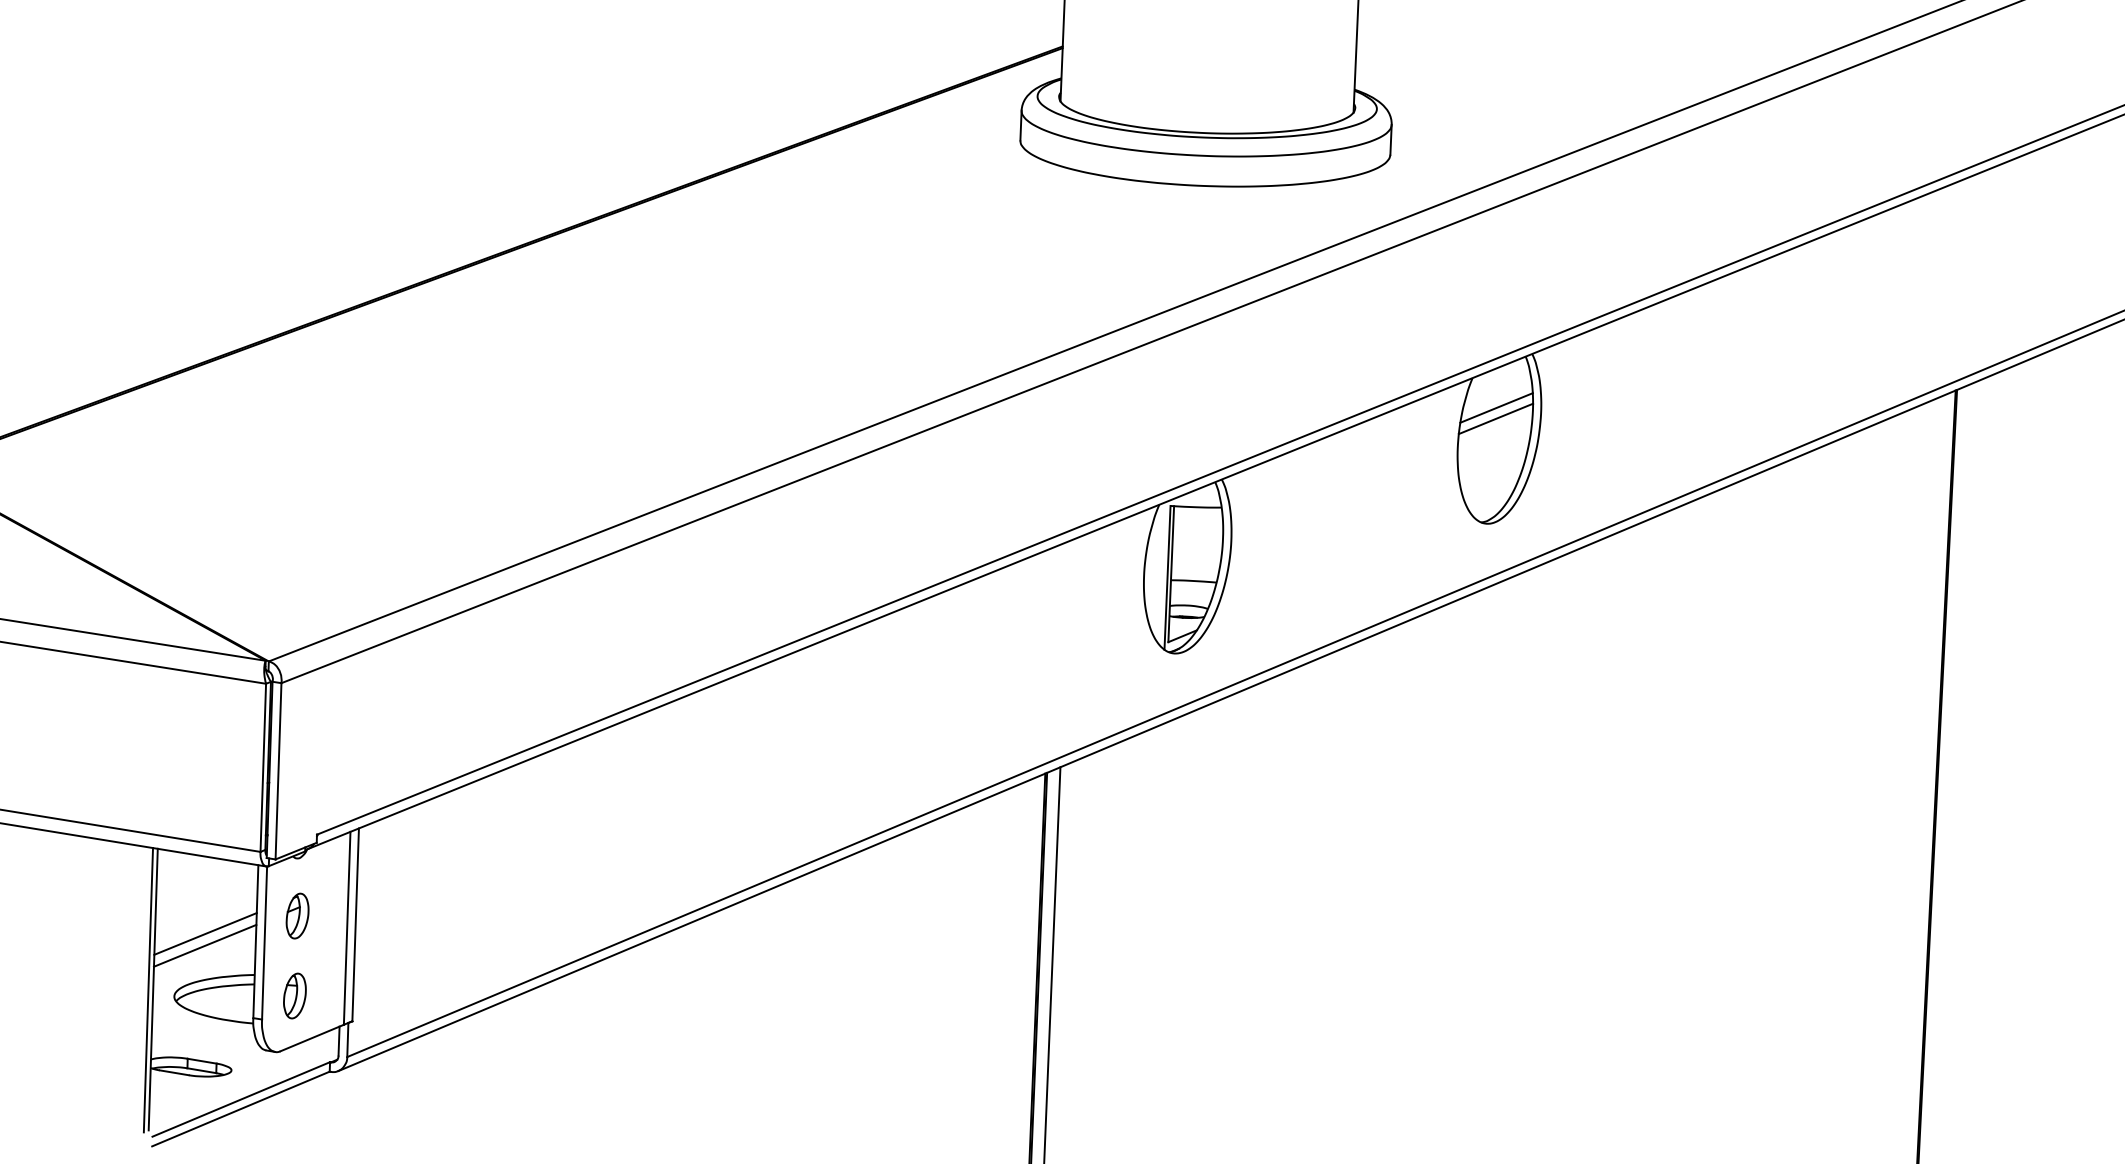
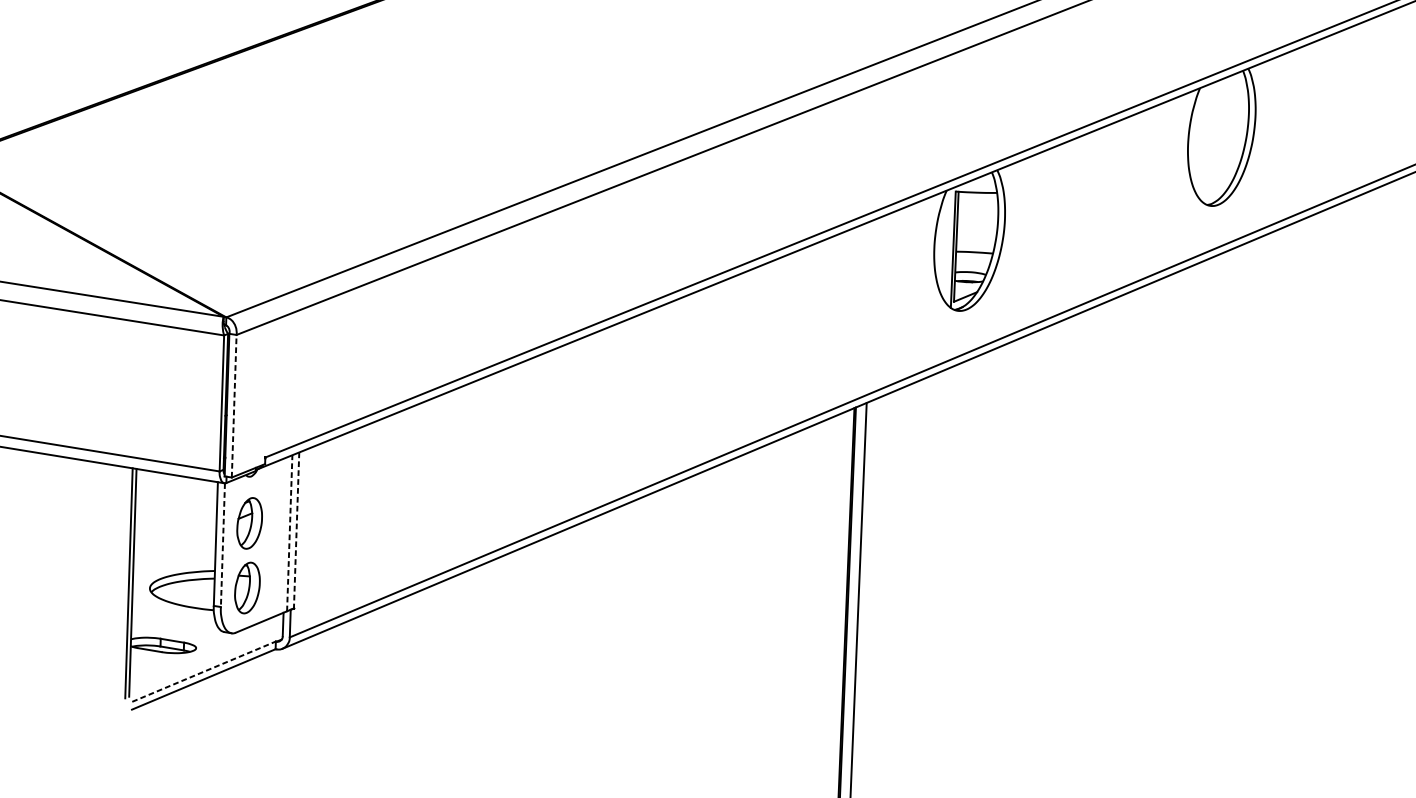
line: (1496, 407) -> (1219, 111), removed
line: (1495, 418) -> (1218, 120), removed
line: (278, 770) -> (234, 405), solid -> dashed
part: (297, 915) -> (249, 522), size x1.4
line: (355, 925) -> (296, 530), solid -> dashed
line: (347, 928) -> (290, 533), solid -> dashed
line: (205, 933) -> (175, 537), removed
line: (264, 943) -> (222, 545), solid -> dashed
line: (204, 945) -> (174, 547), removed
part: (294, 995) -> (247, 587), size x1.4
line: (241, 1099) -> (204, 671), solid -> dashed

